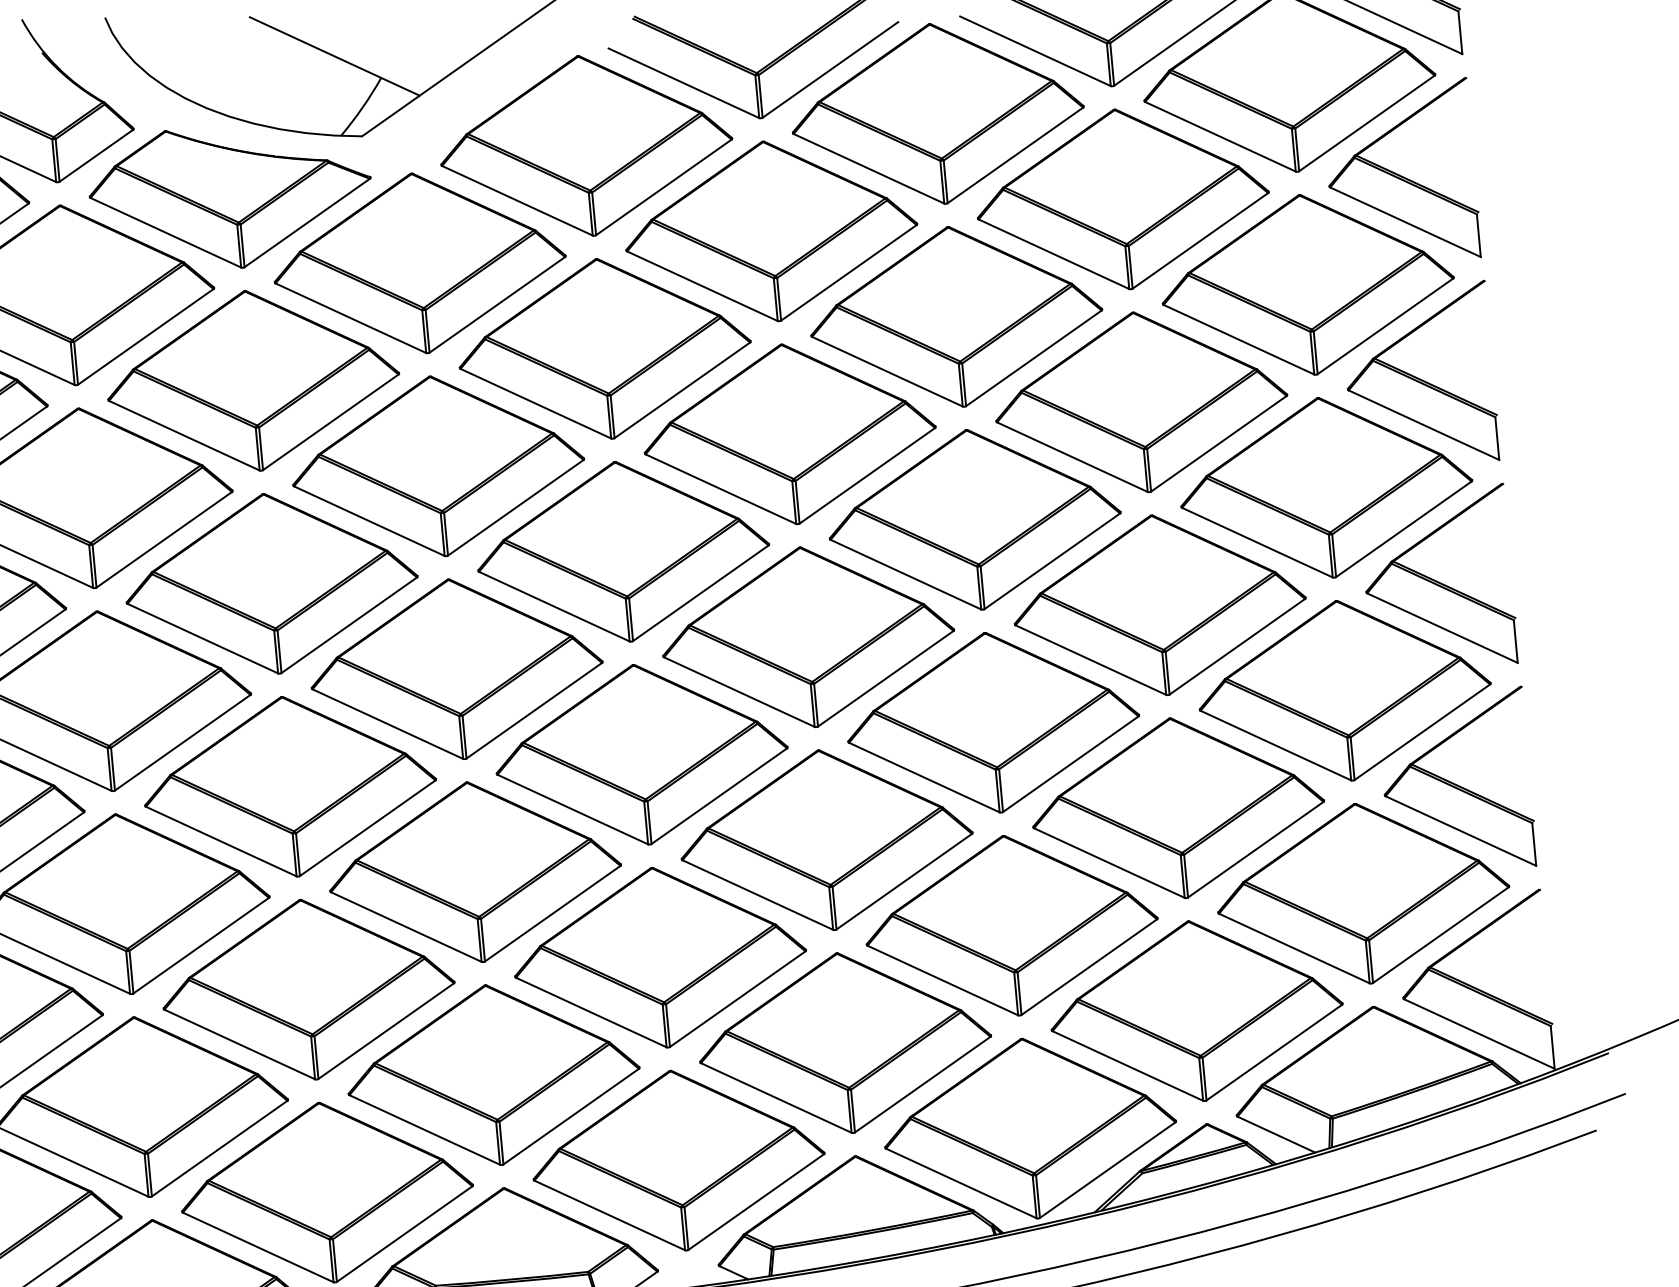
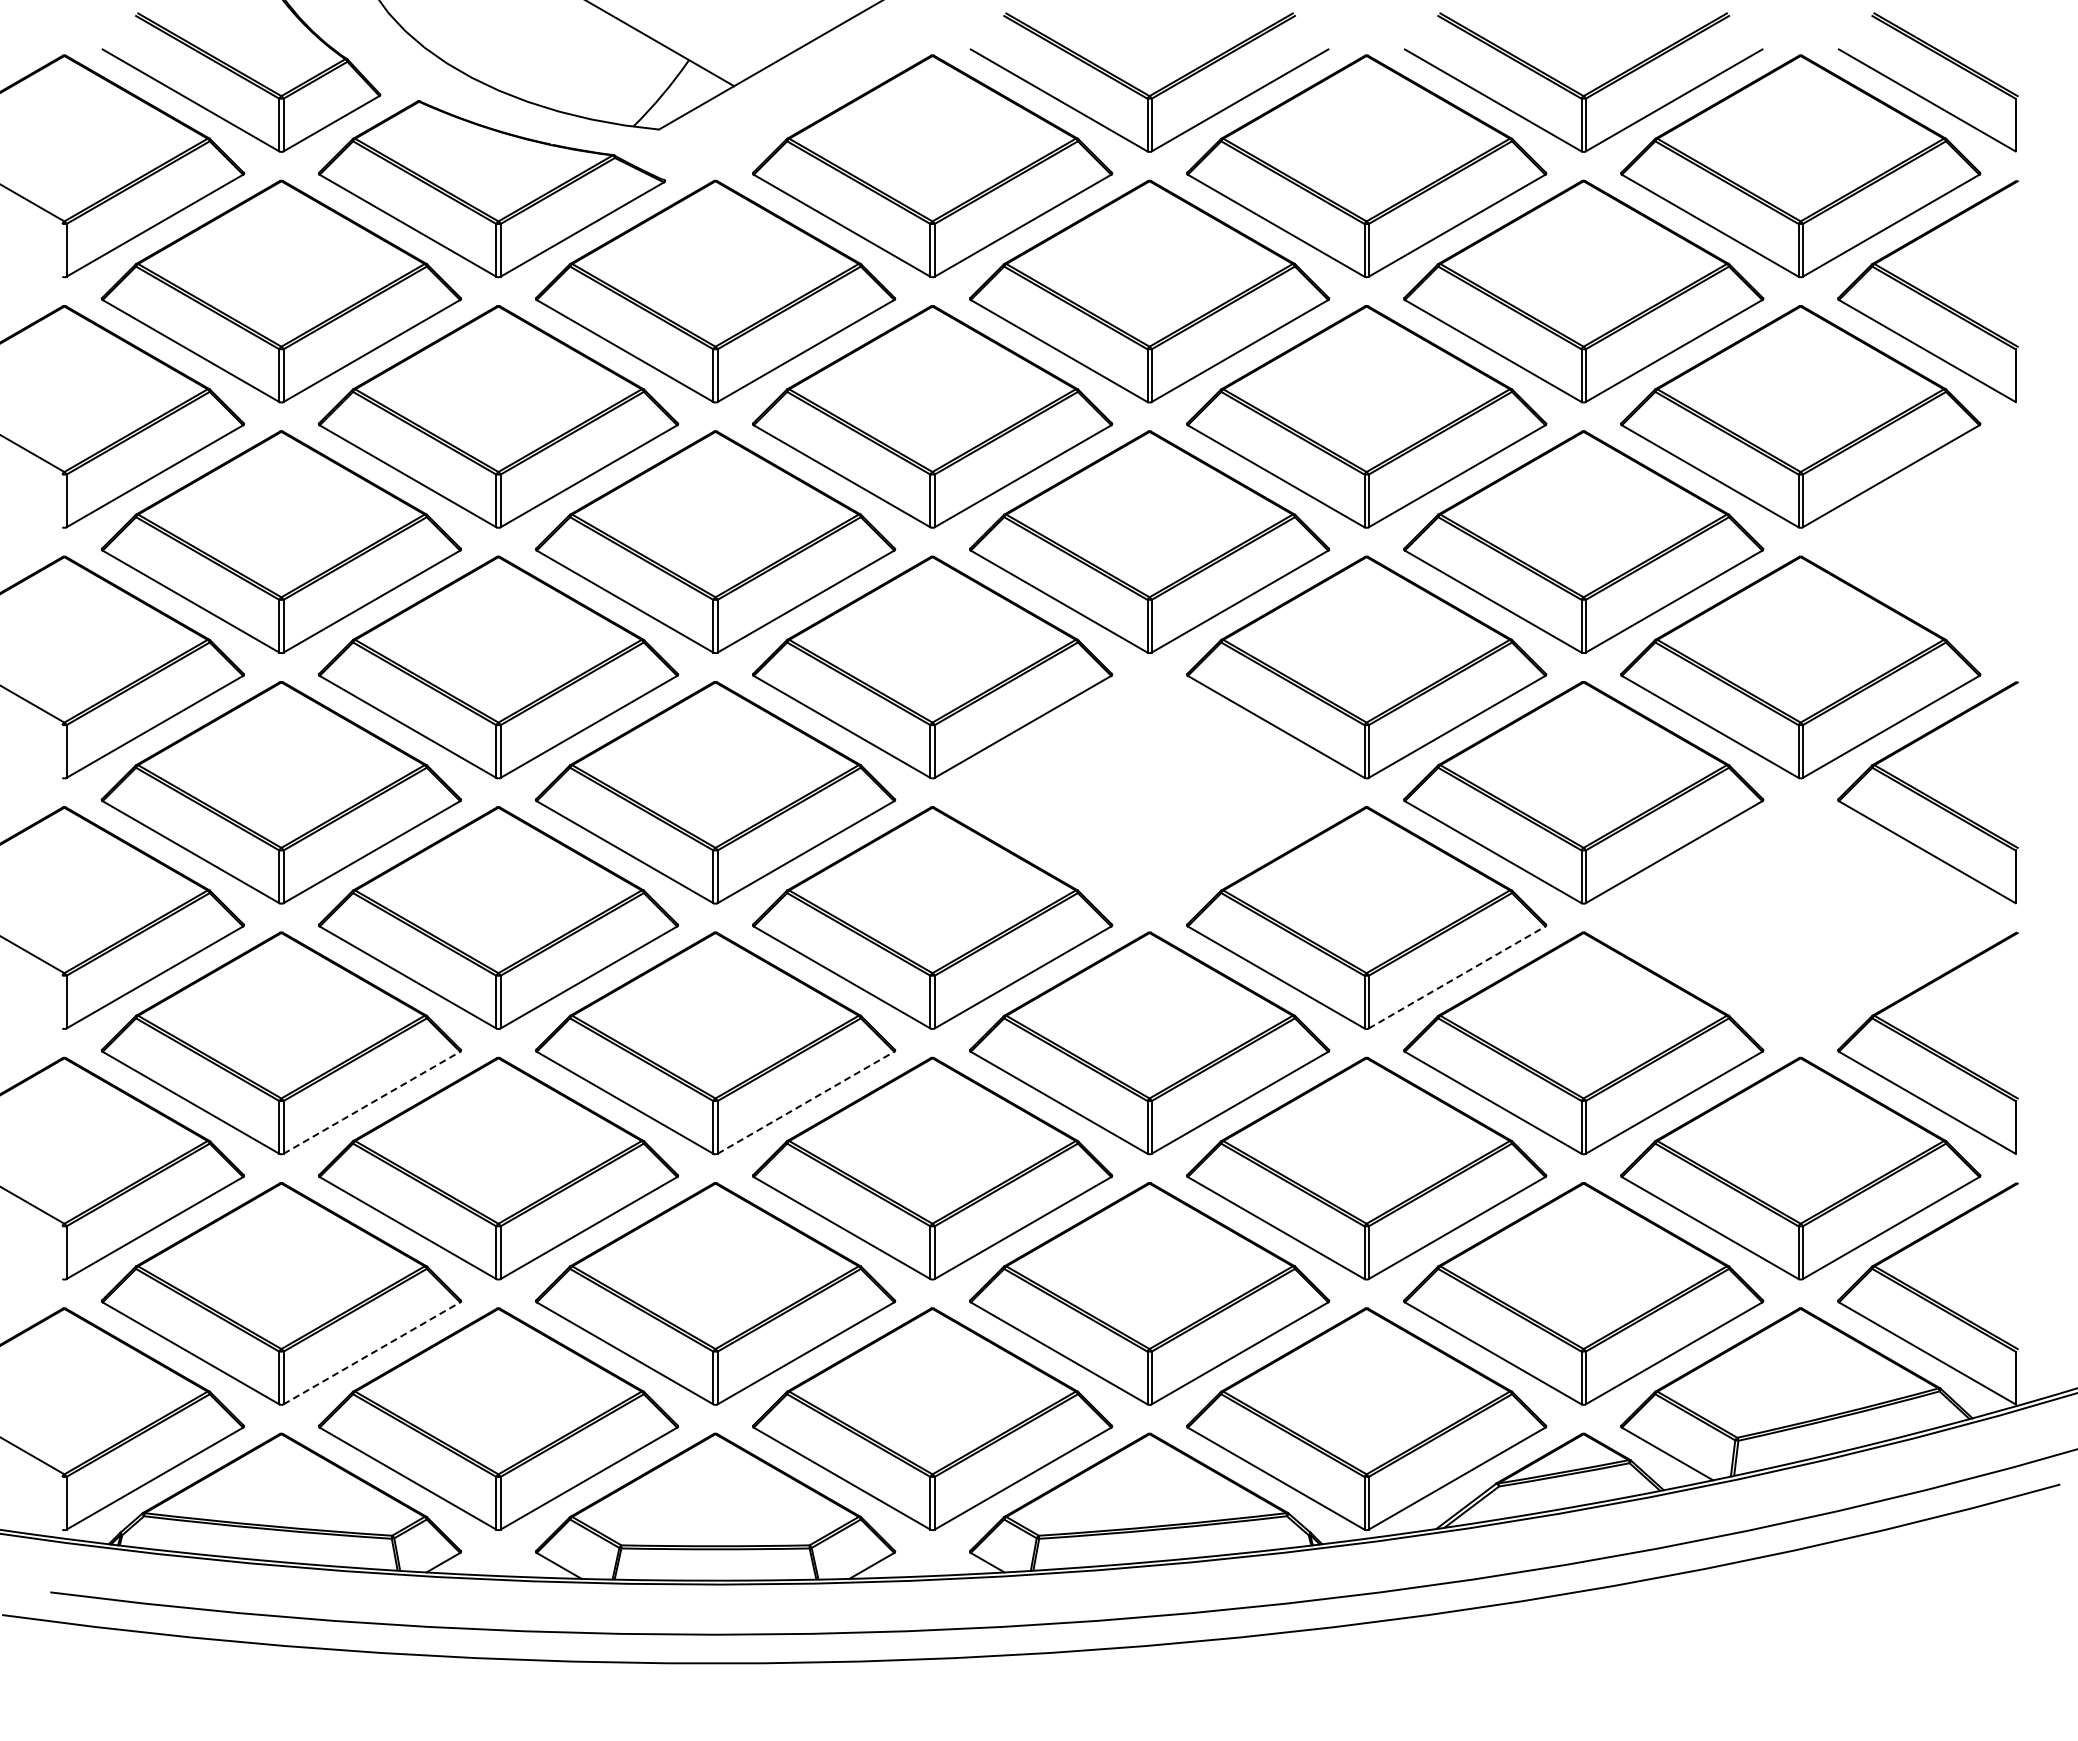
part: (1419, 376) -> (1927, 541), removed
part: (808, 637) -> (1149, 792), removed
part: (1344, 690) -> (1800, 917), removed
line: (1071, 764) -> (1457, 977), solid -> dashed
line: (553, 913) -> (806, 1102), solid -> dashed
line: (201, 945) -> (372, 1102), solid -> dashed
line: (220, 1148) -> (372, 1353), solid -> dashed

